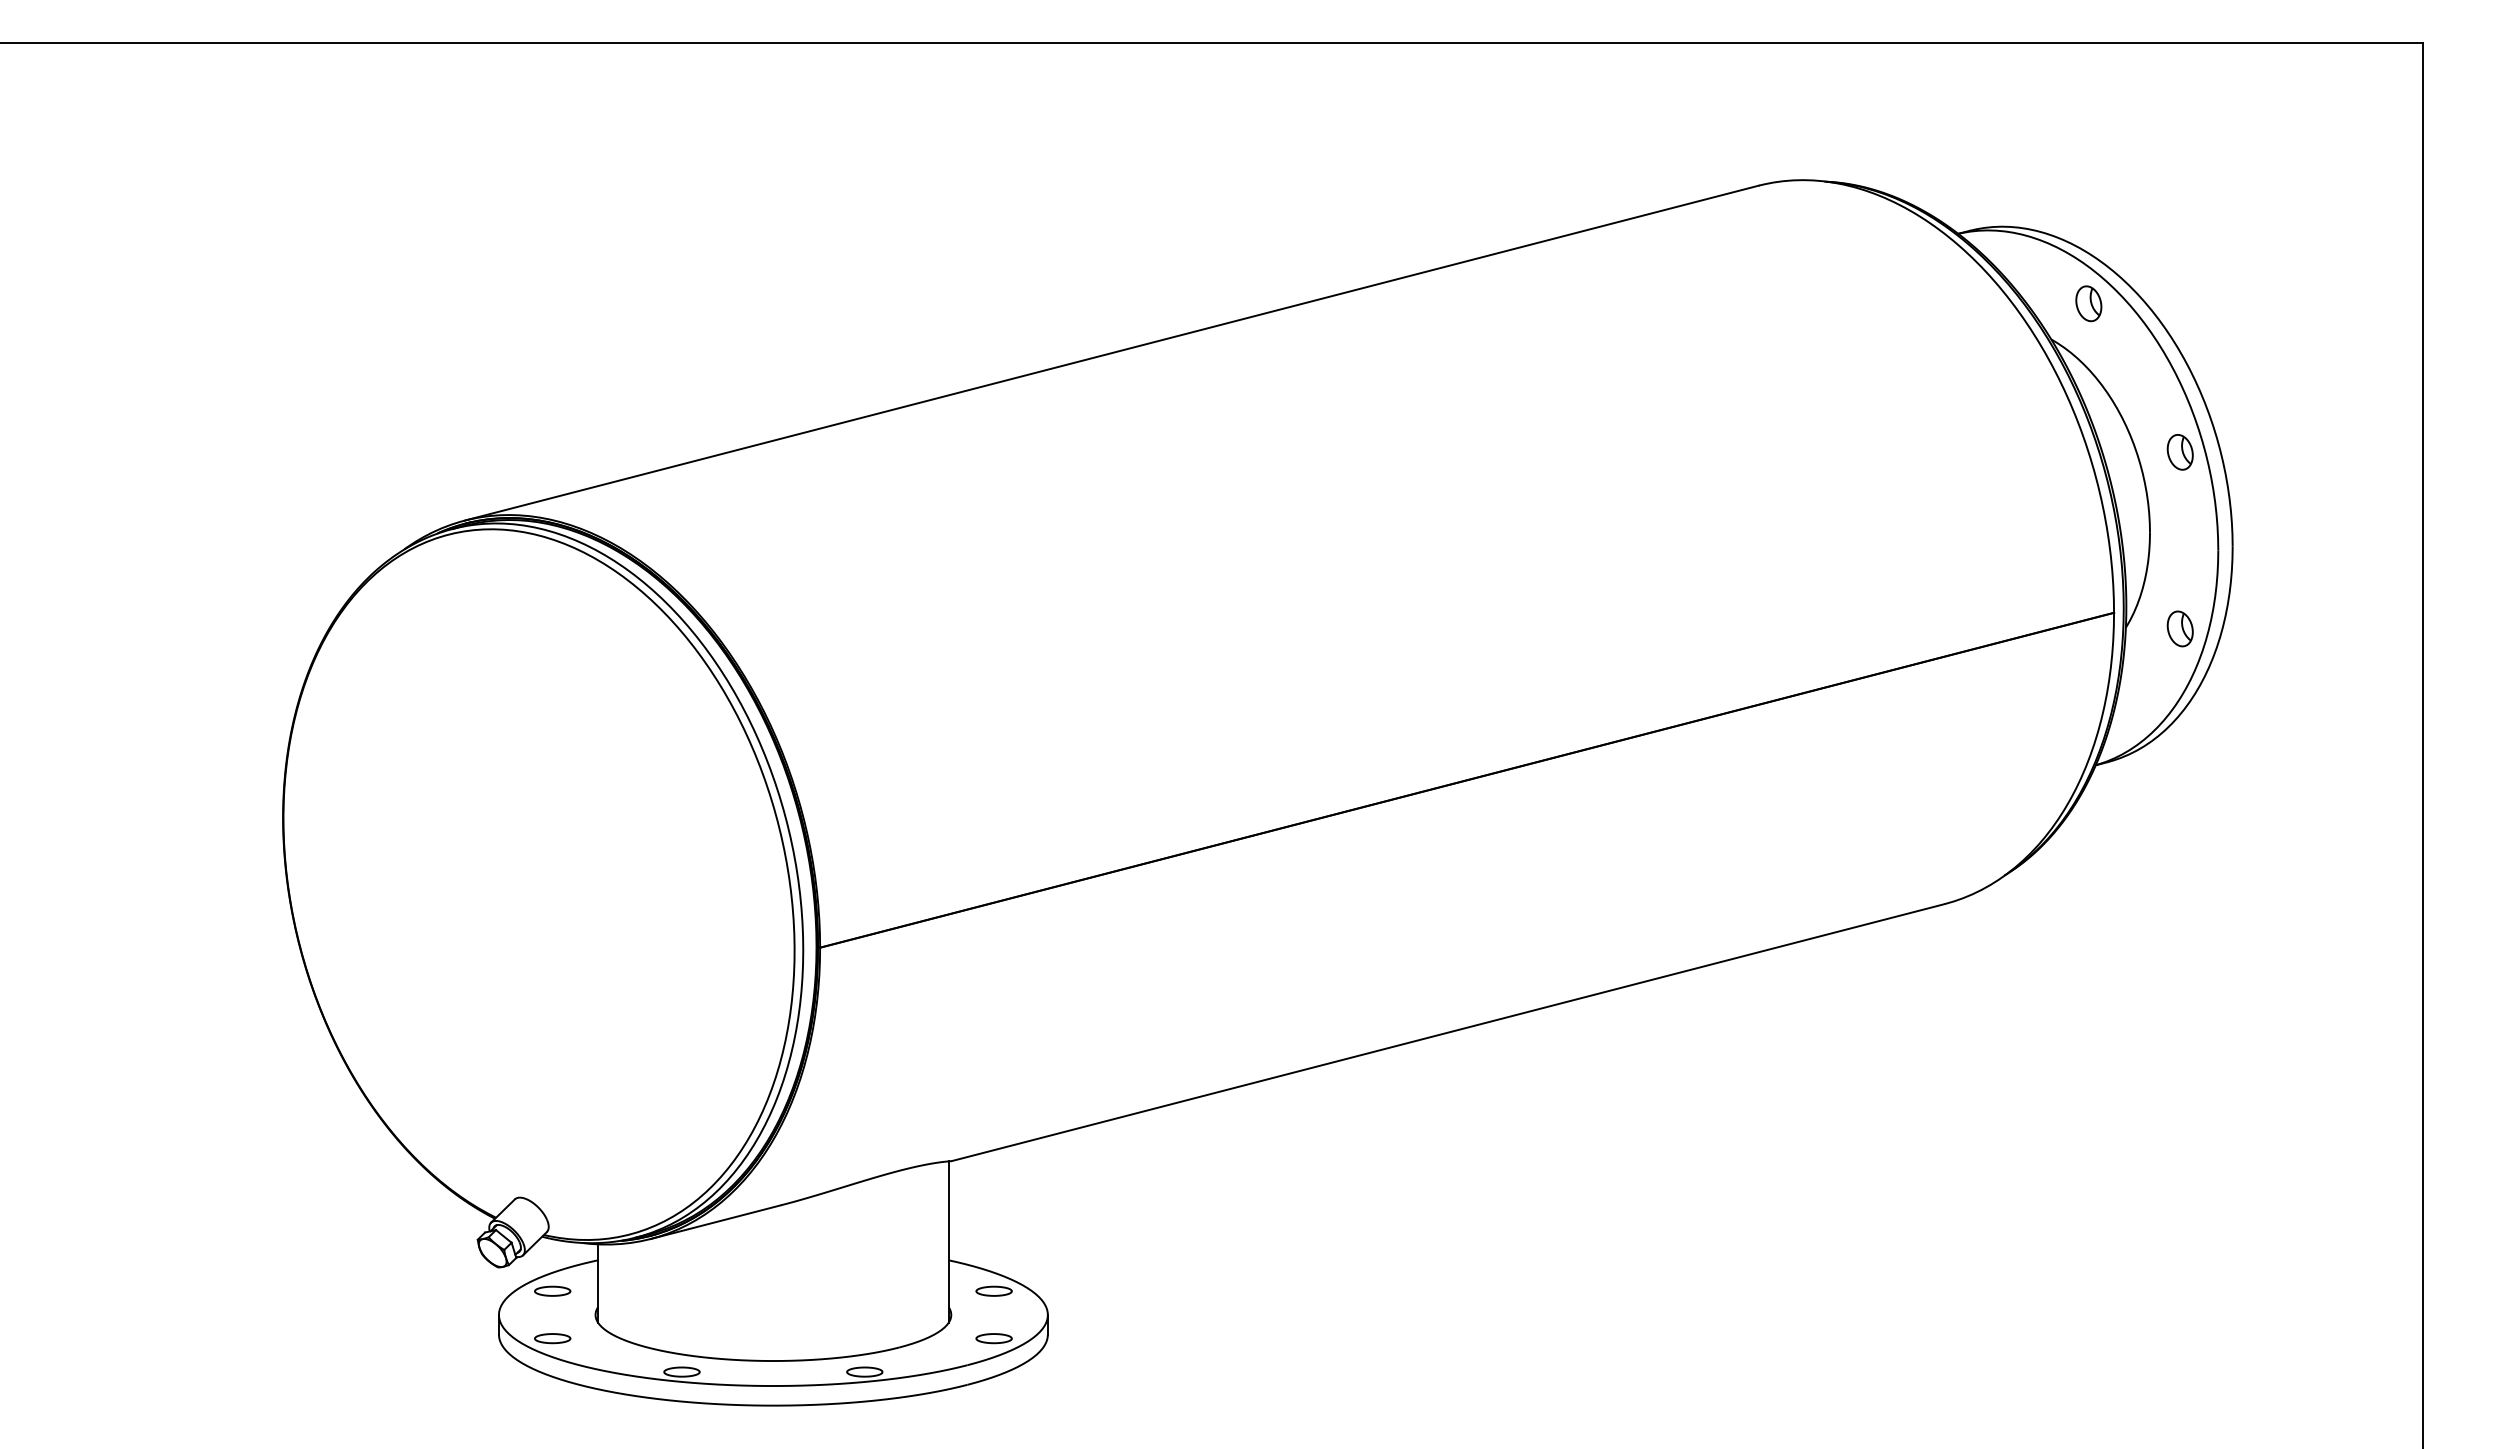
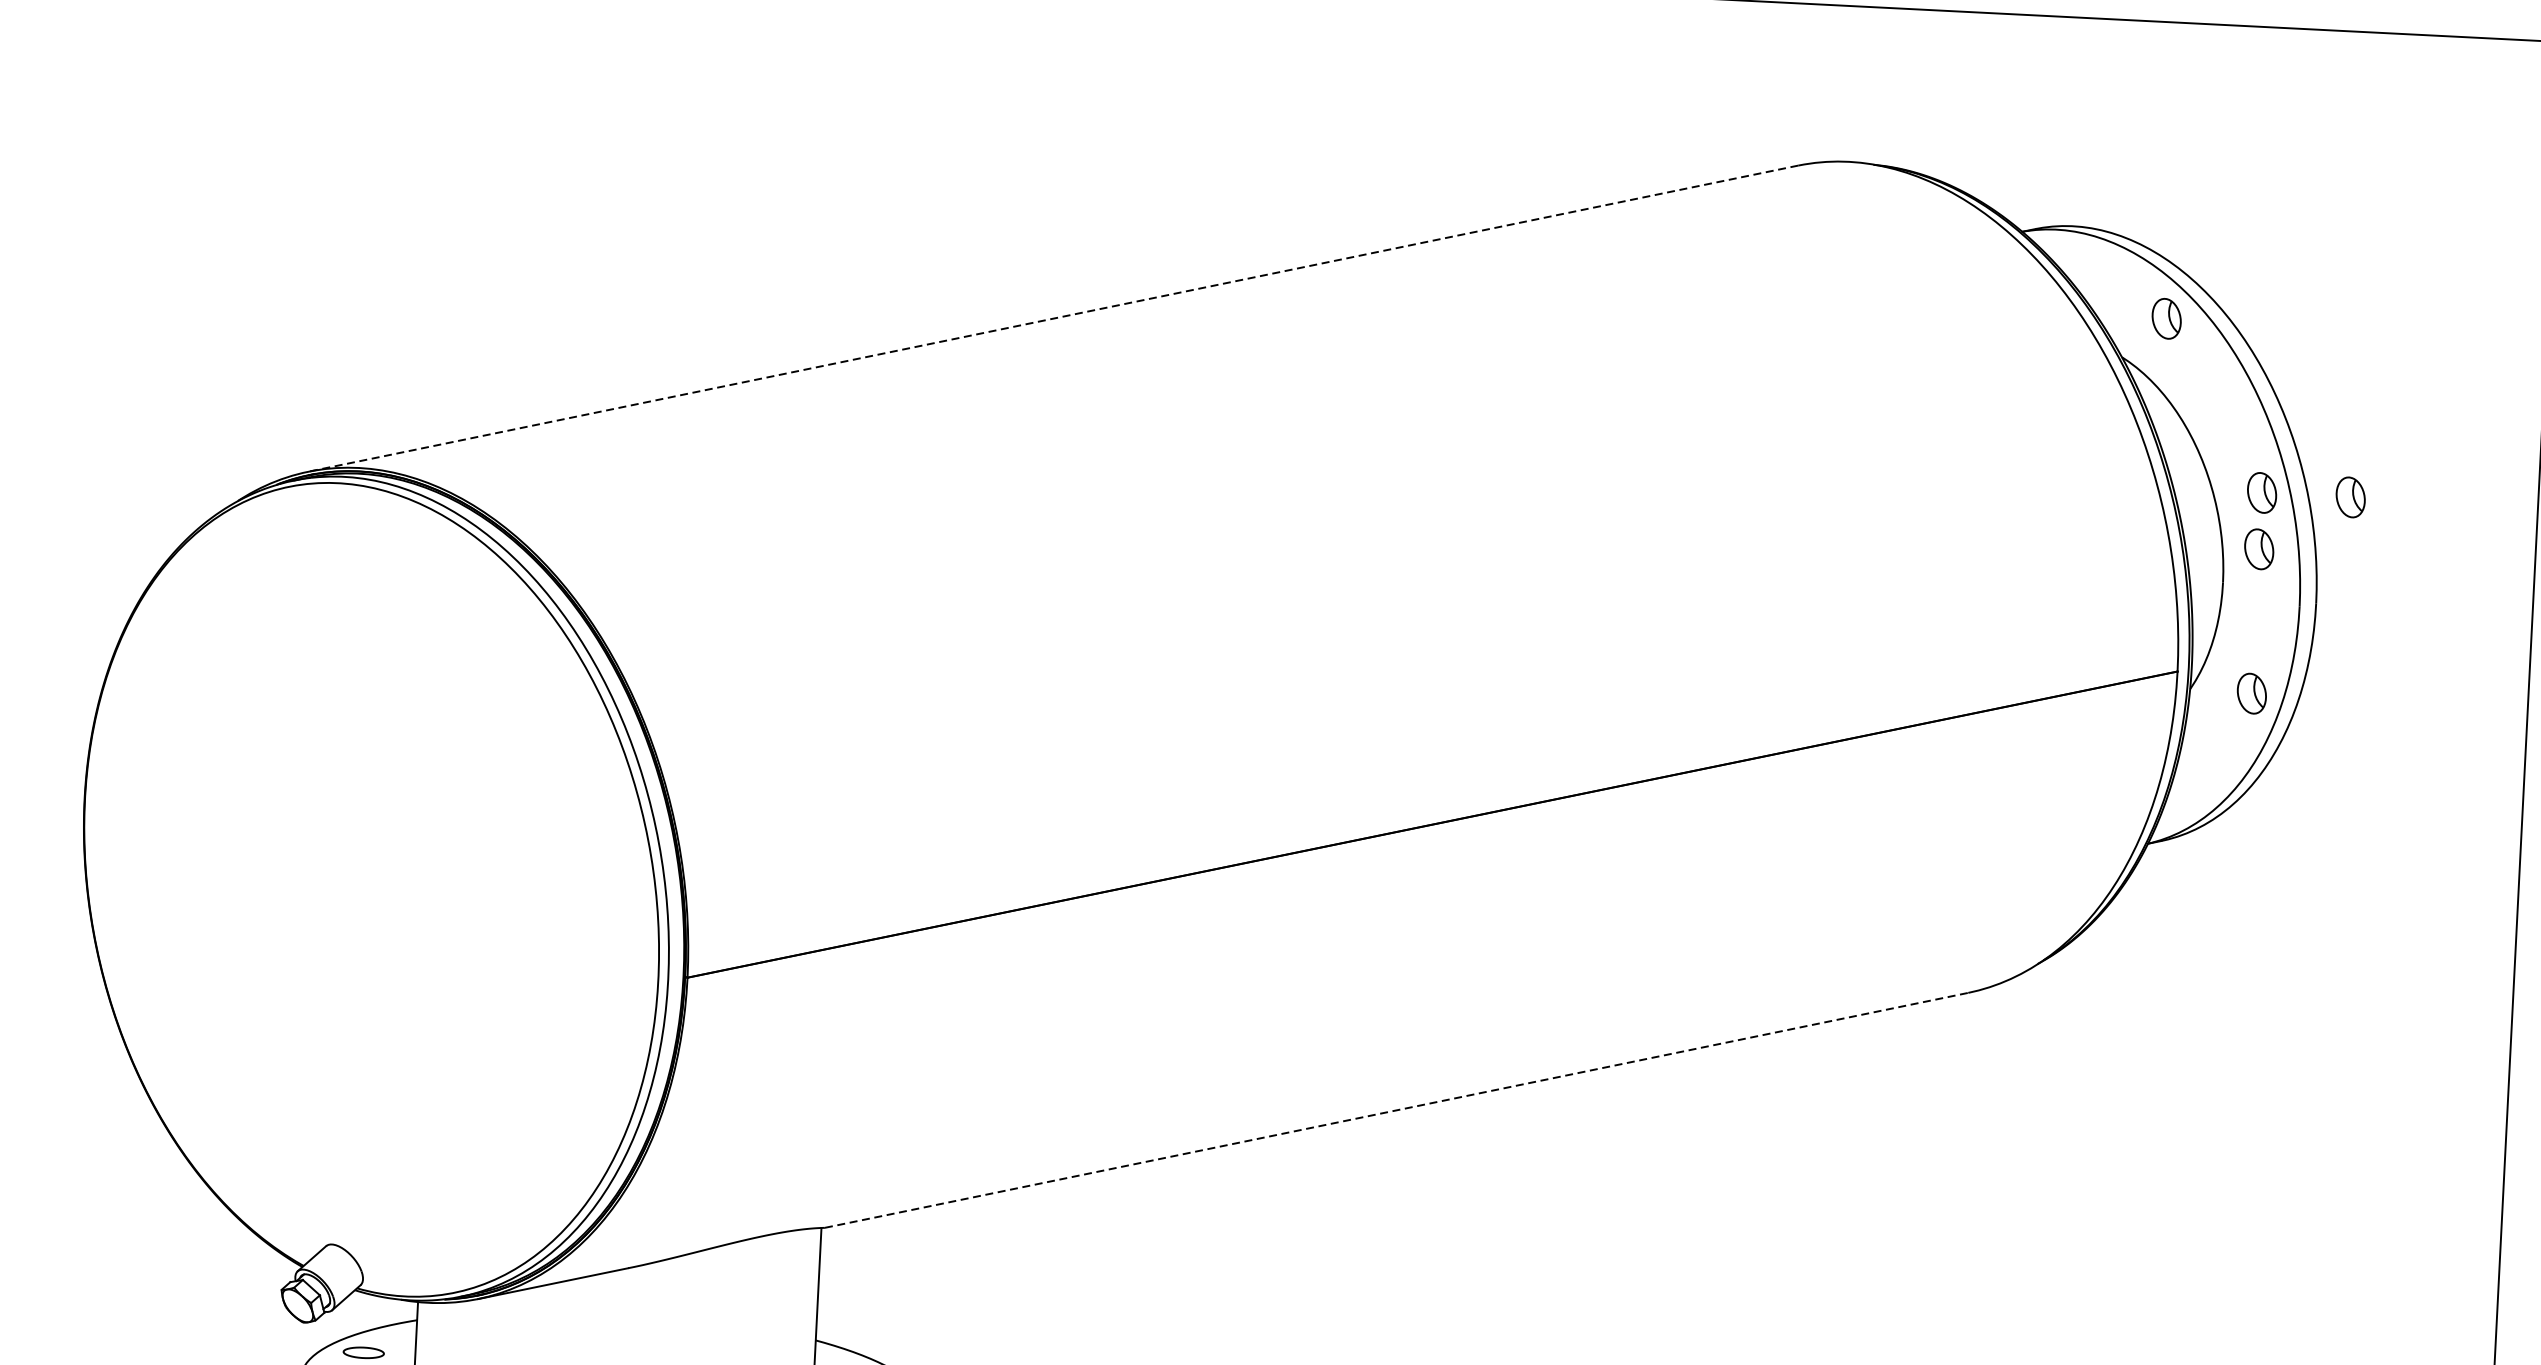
line: (1111, 353) -> (1052, 319), solid -> dashed
part: (2257, 452) -> (2349, 497), added
part: (2179, 501) -> (2258, 548), added
line: (1448, 1032) -> (1396, 1110), solid -> dashed

